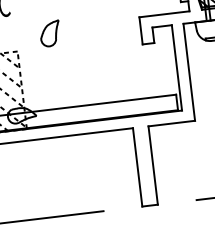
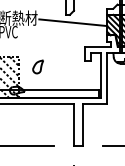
part: (48, 33) -> (37, 66), moved

